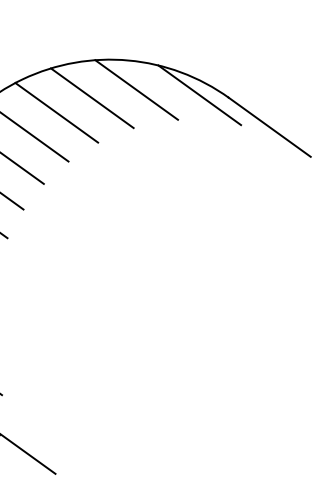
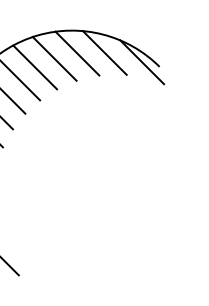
line: (268, 127) -> (180, 88), removed

